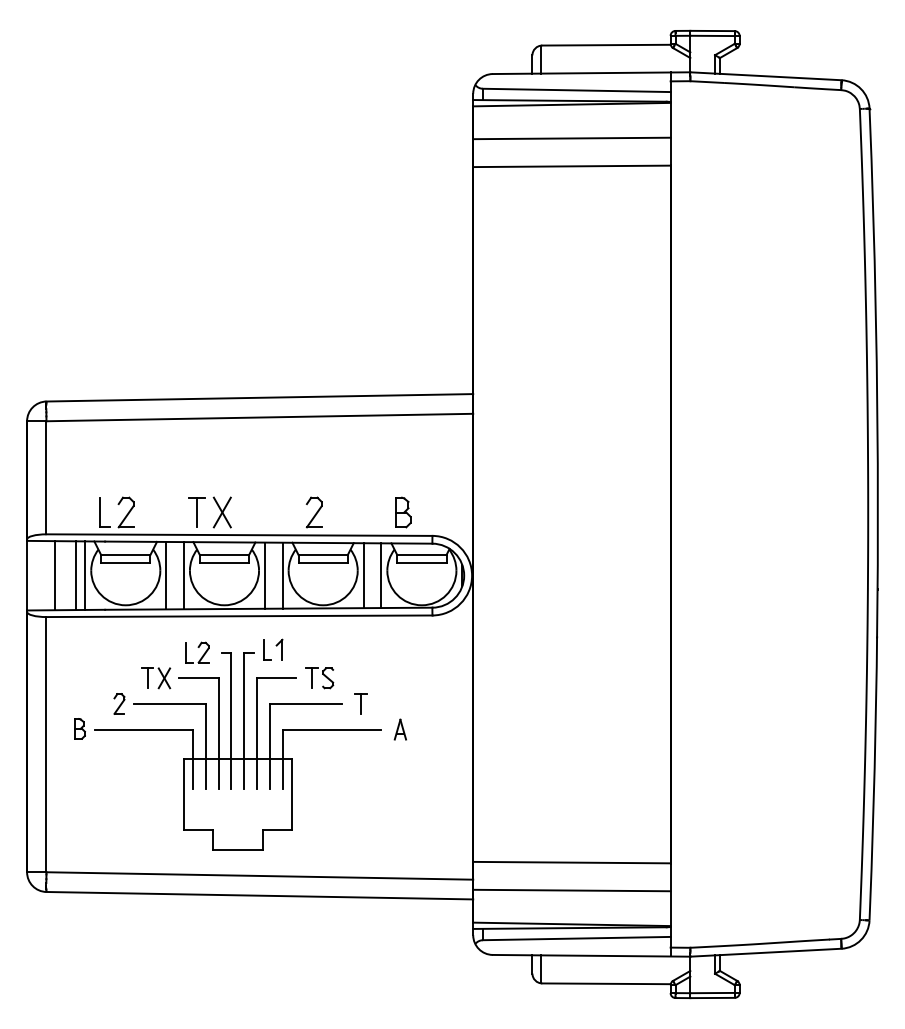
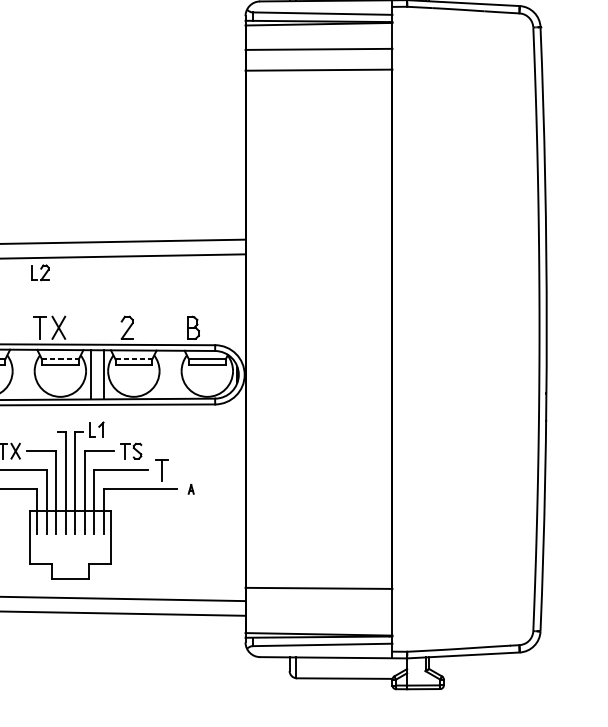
line: (224, 554) -> (60, 359), solid -> dashed
line: (323, 554) -> (134, 359), solid -> dashed
line: (166, 575) -> (17, 374), removed
line: (184, 575) -> (30, 374), removed
line: (363, 575) -> (163, 374), removed
line: (381, 575) -> (177, 374), removed
part: (197, 652) -> (40, 272), moved
part: (360, 703) -> (161, 469), size x1.4
part: (399, 729) -> (190, 489), size x0.6
line: (571, 890) -> (318, 609), removed

